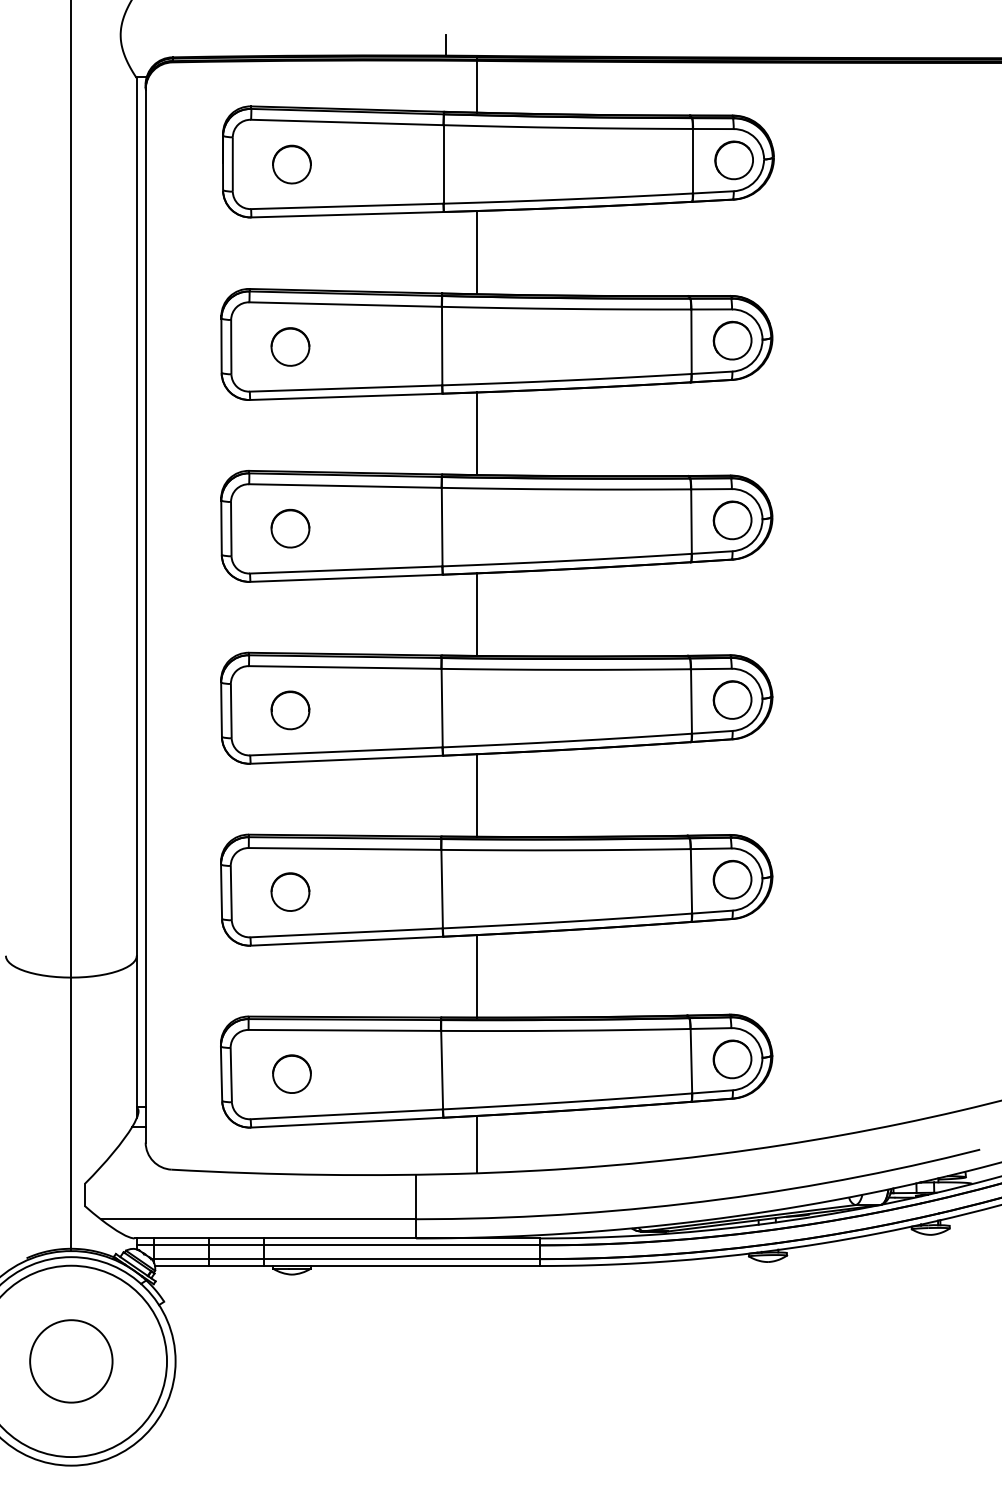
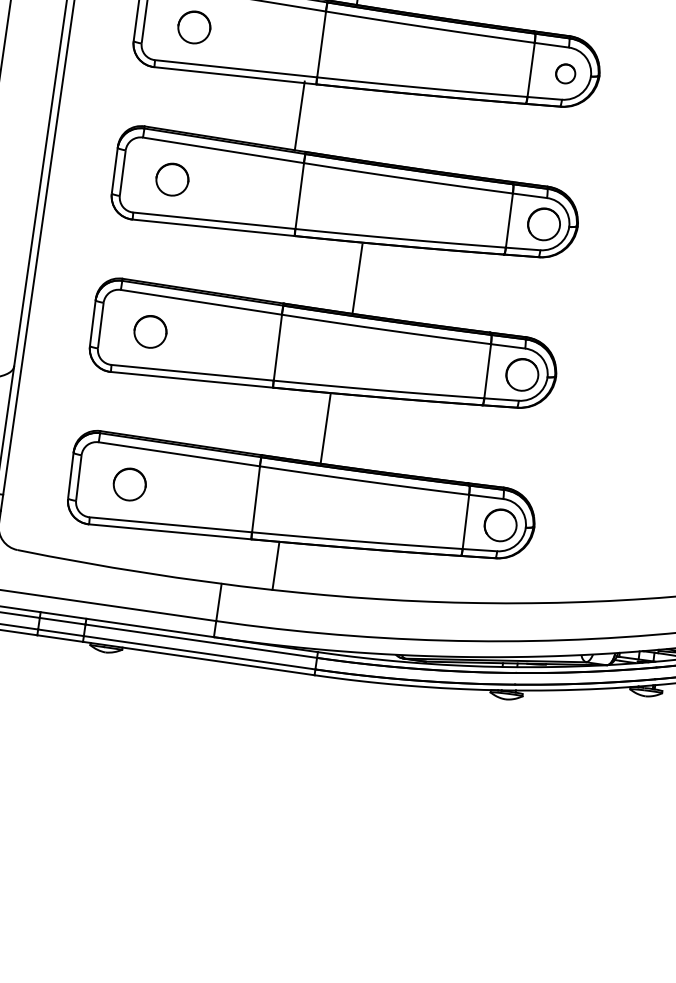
part: (732, 520) -> (565, 73), size x0.6
line: (476, 614) -> (299, 116), moved
line: (476, 795) -> (357, 279), moved
line: (476, 976) -> (325, 429), moved

